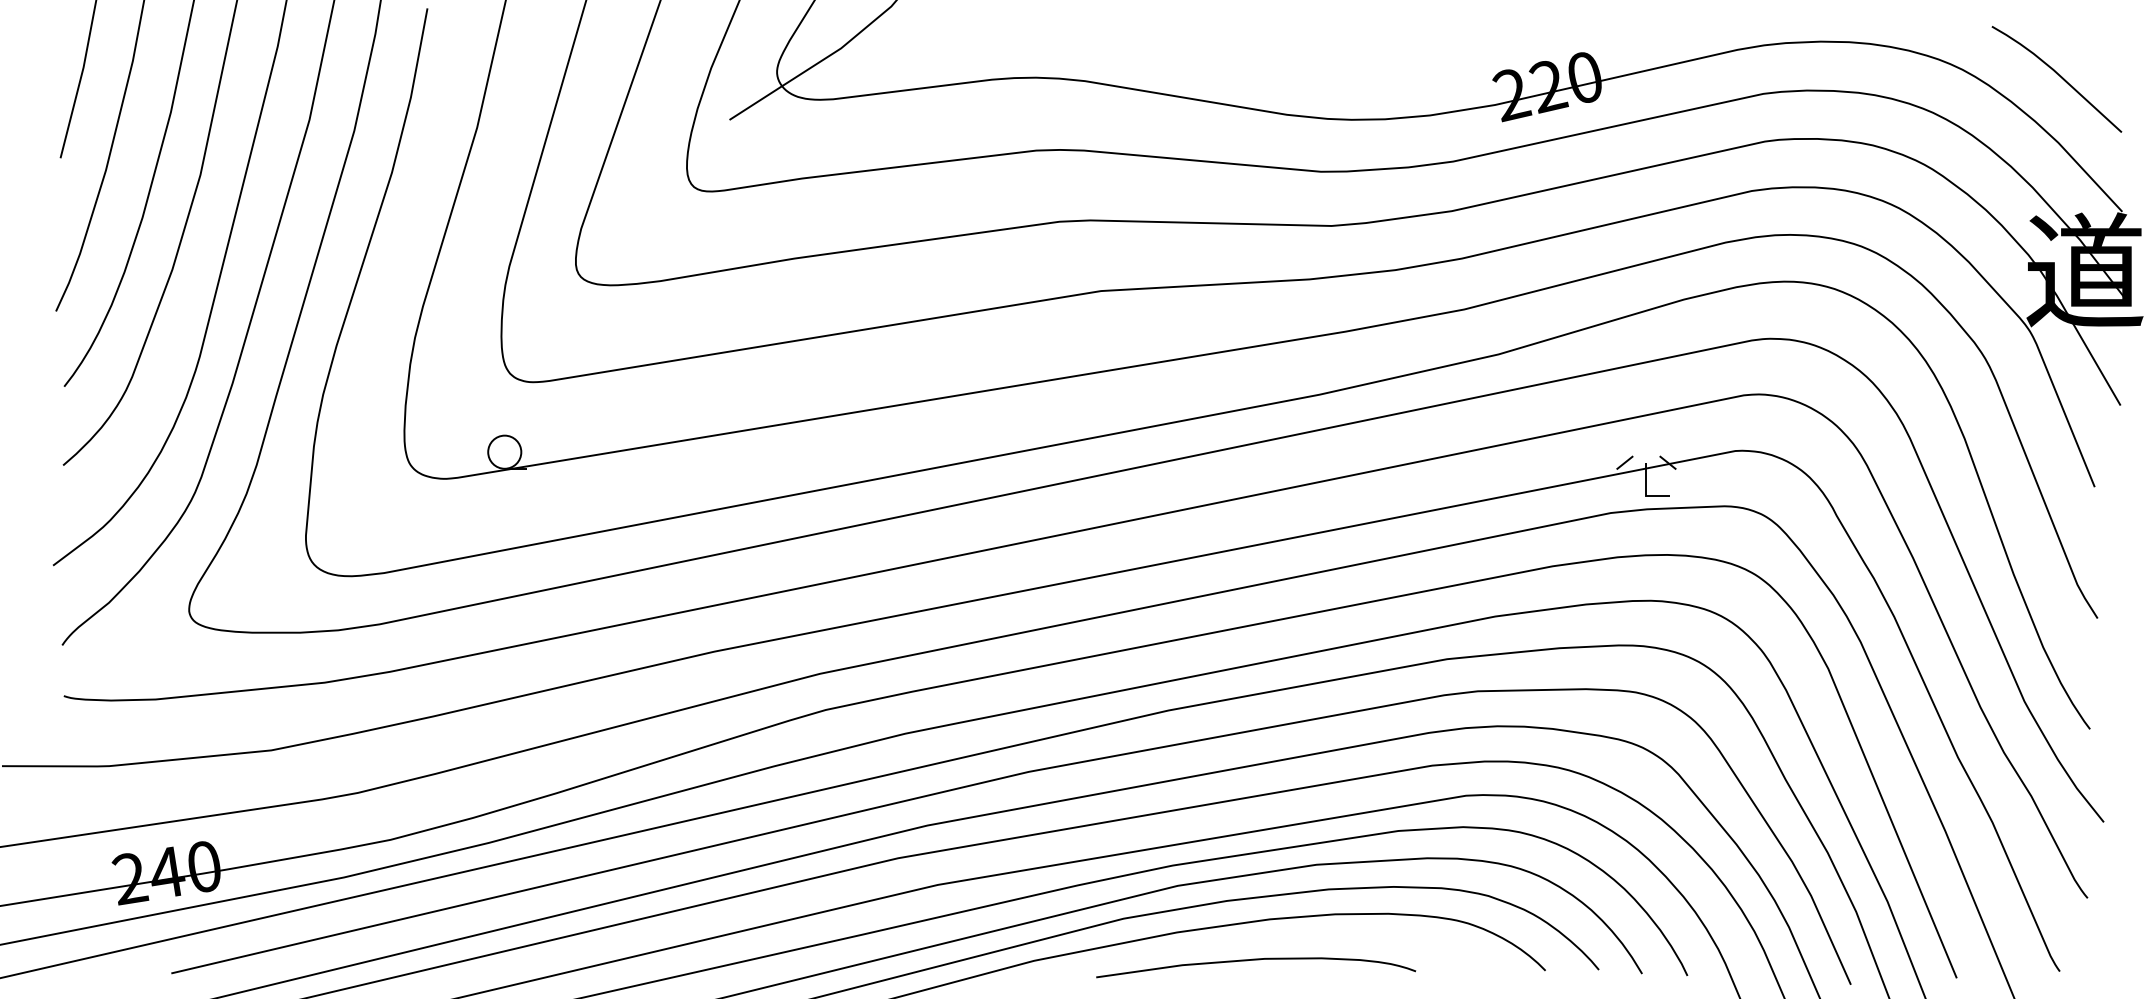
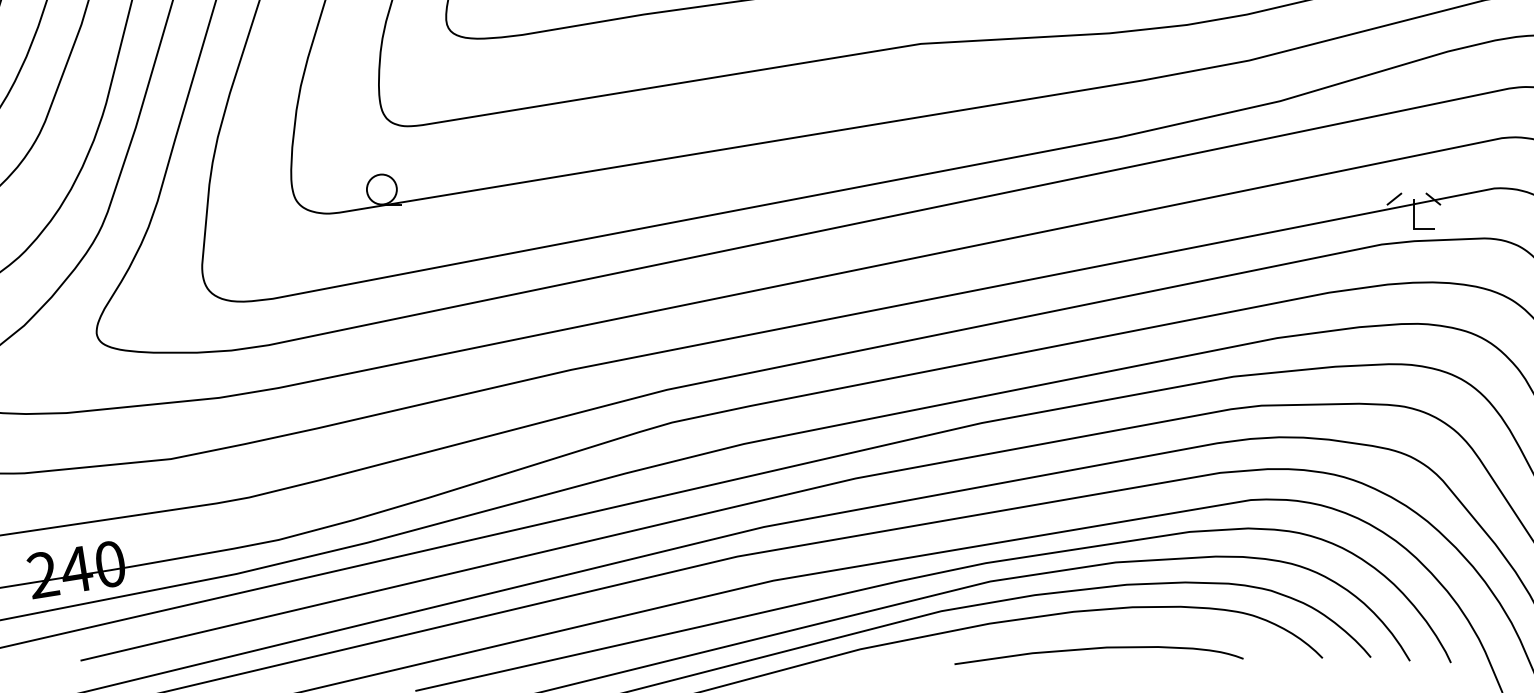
curve: (1256, 960) -> (1099, 648), moved

